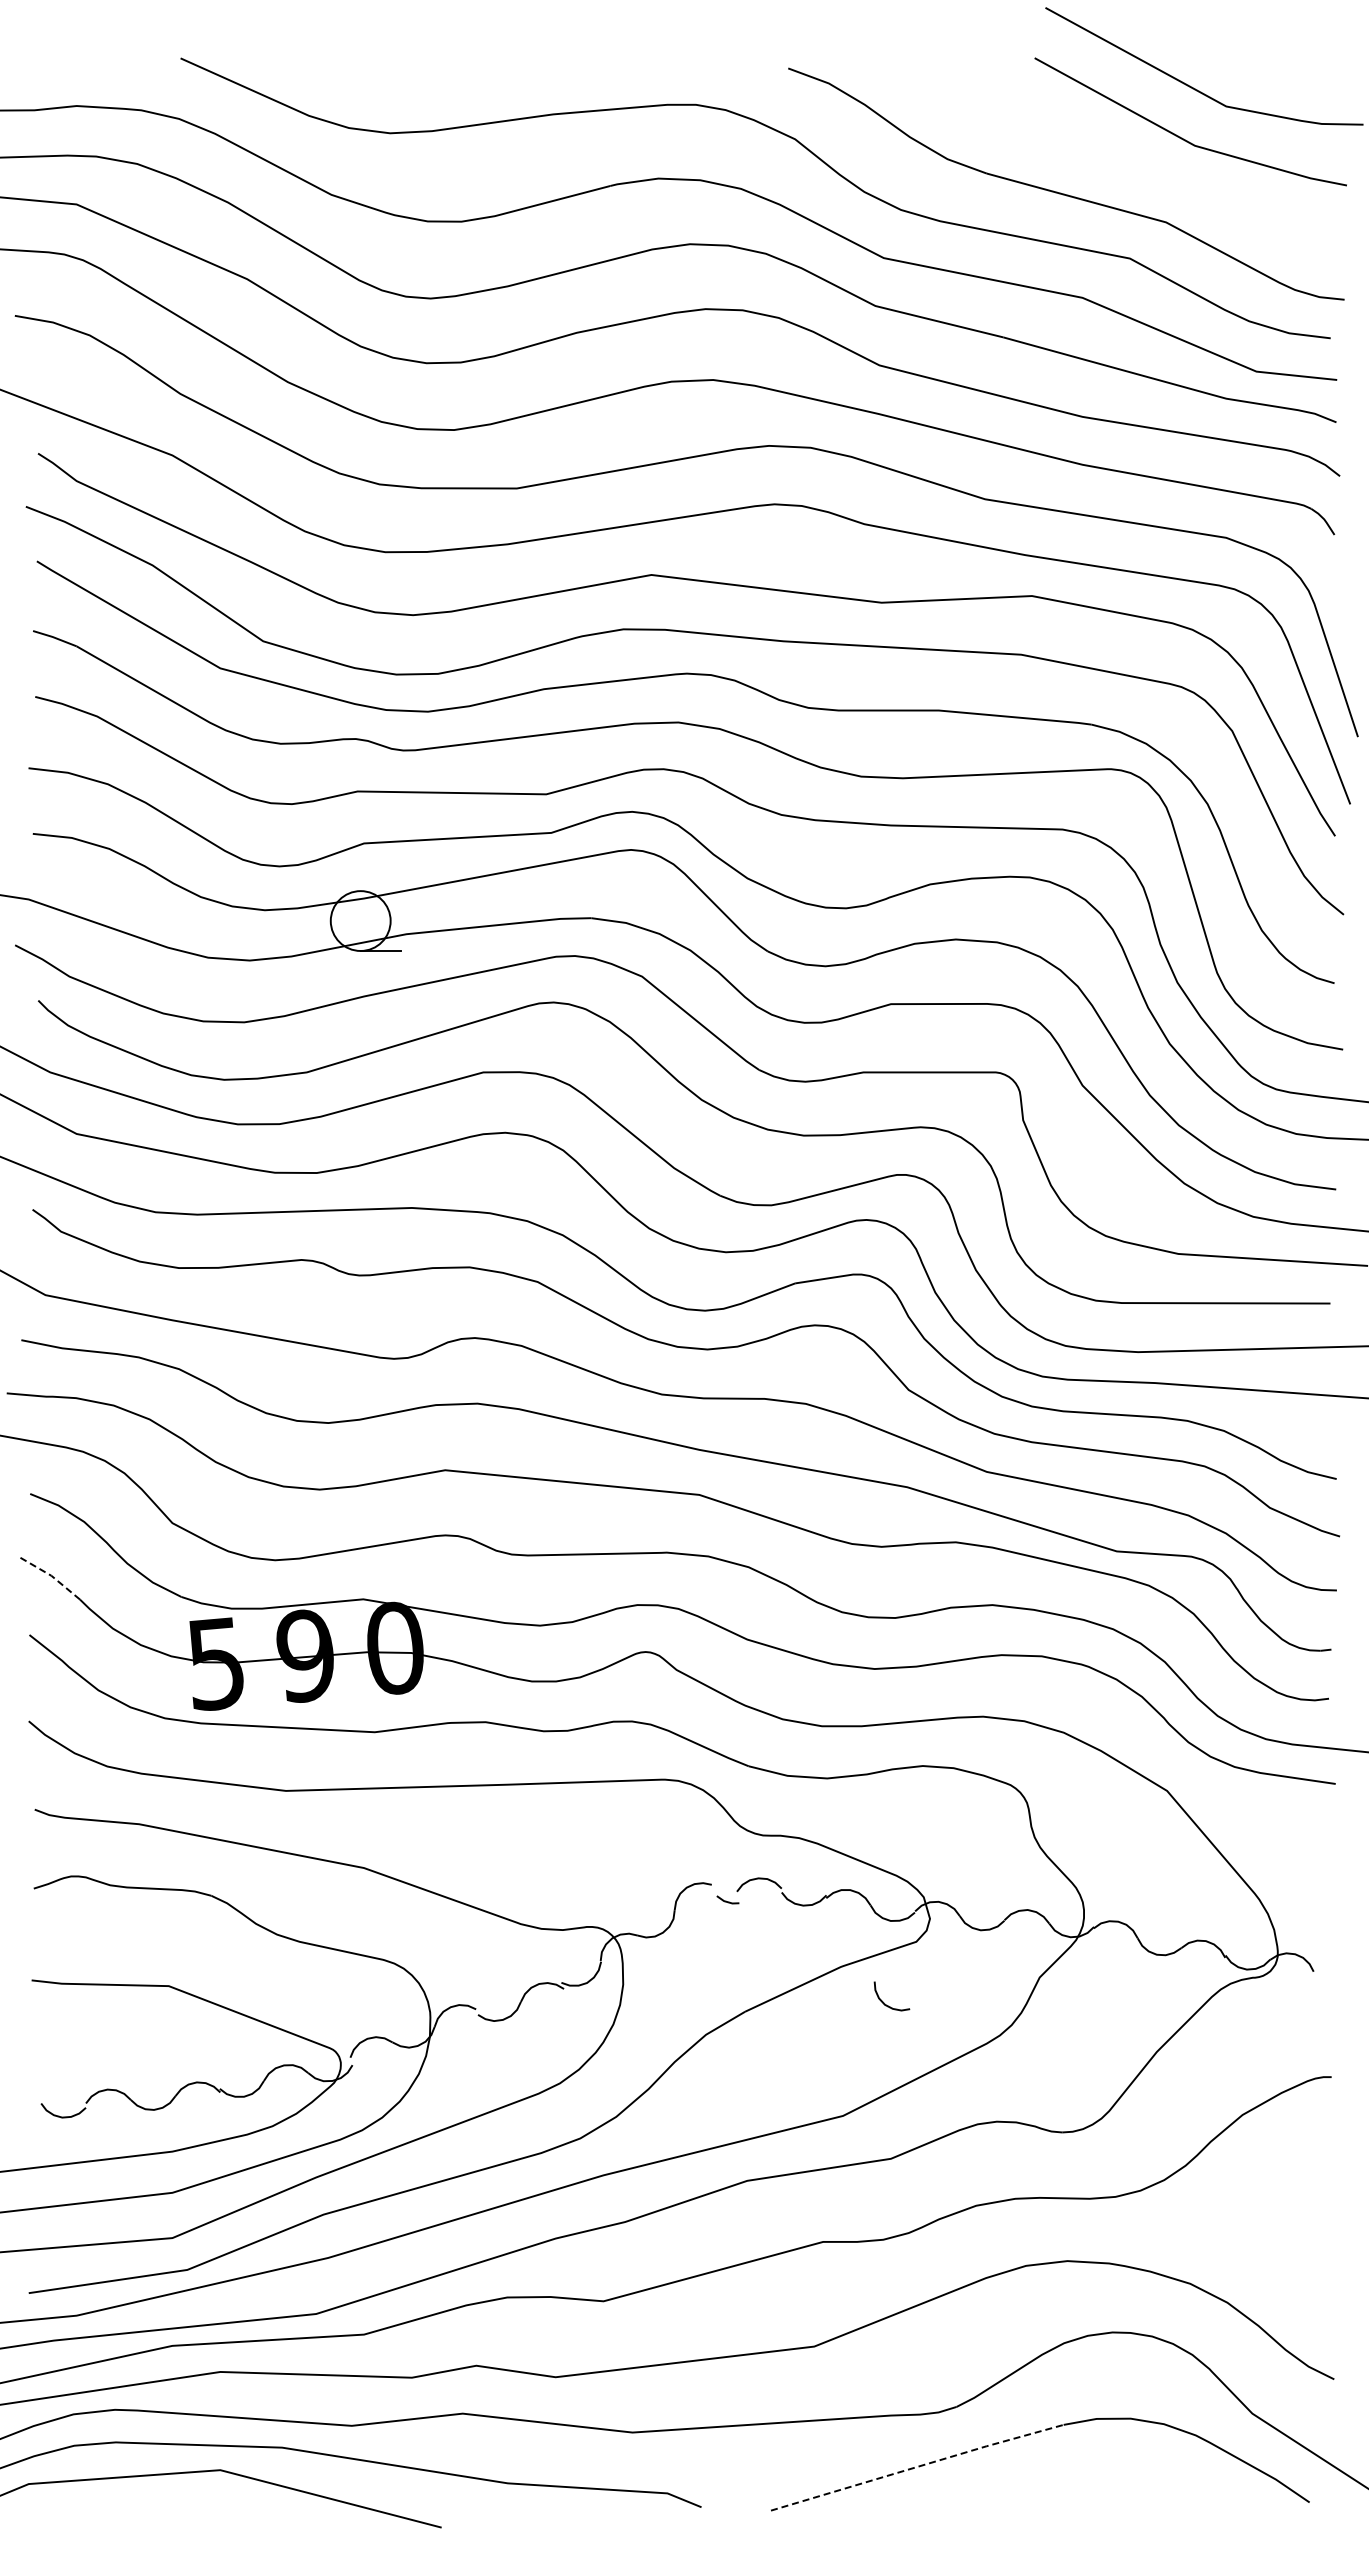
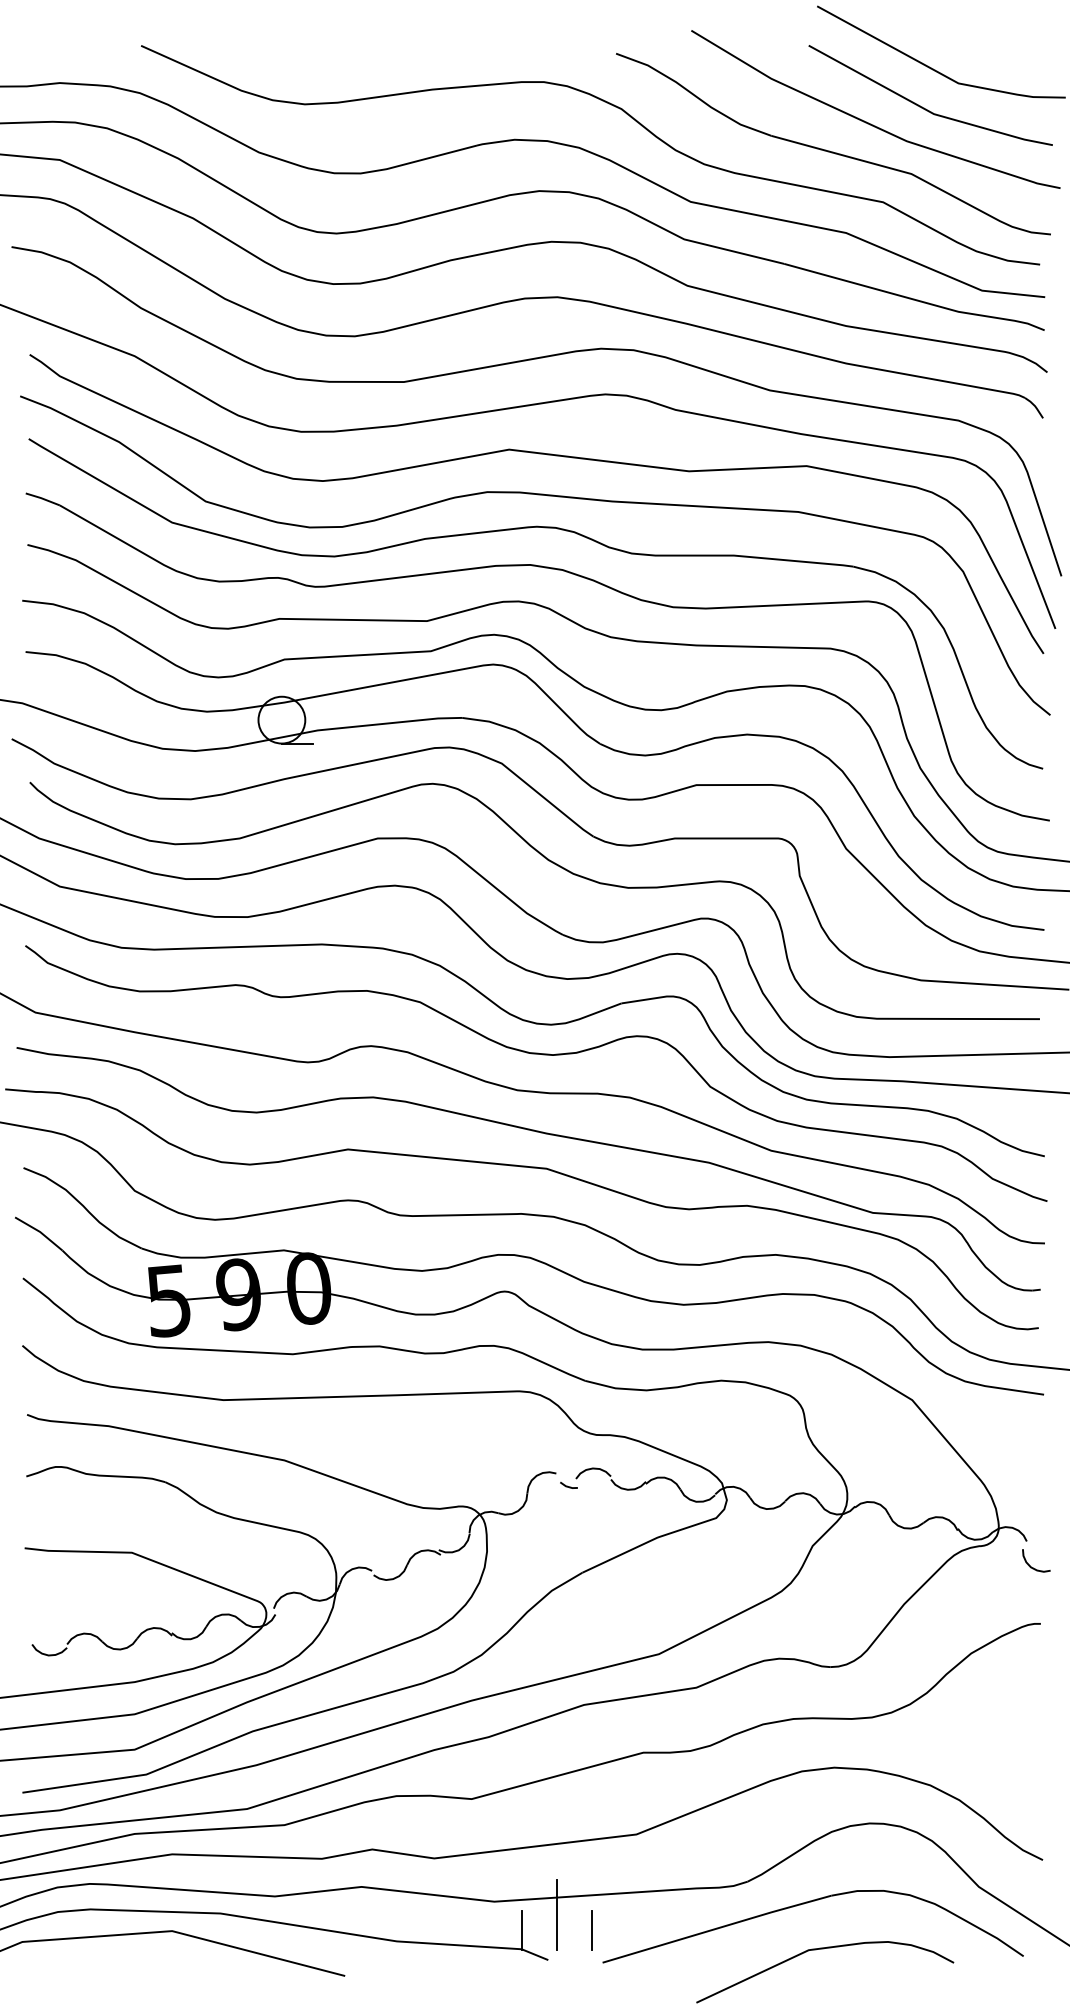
curve: (1113, 157) -> (870, 123), added
line: (51, 1575) -> (40, 1231), dashed -> solid
curve: (884, 2002) -> (1030, 1565), moved
line: (712, 2449) -> (556, 1914), added
line: (918, 2466) -> (717, 1928), dashed -> solid
line: (667, 2469) -> (521, 1930), added
line: (757, 2469) -> (592, 1930), added
curve: (1053, 2493) -> (823, 1949), added

